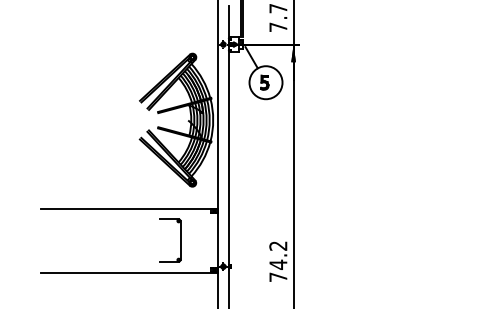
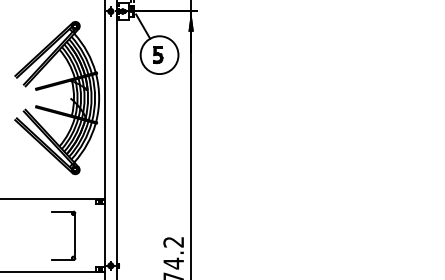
part: (180, 240) -> (75, 235), moved

